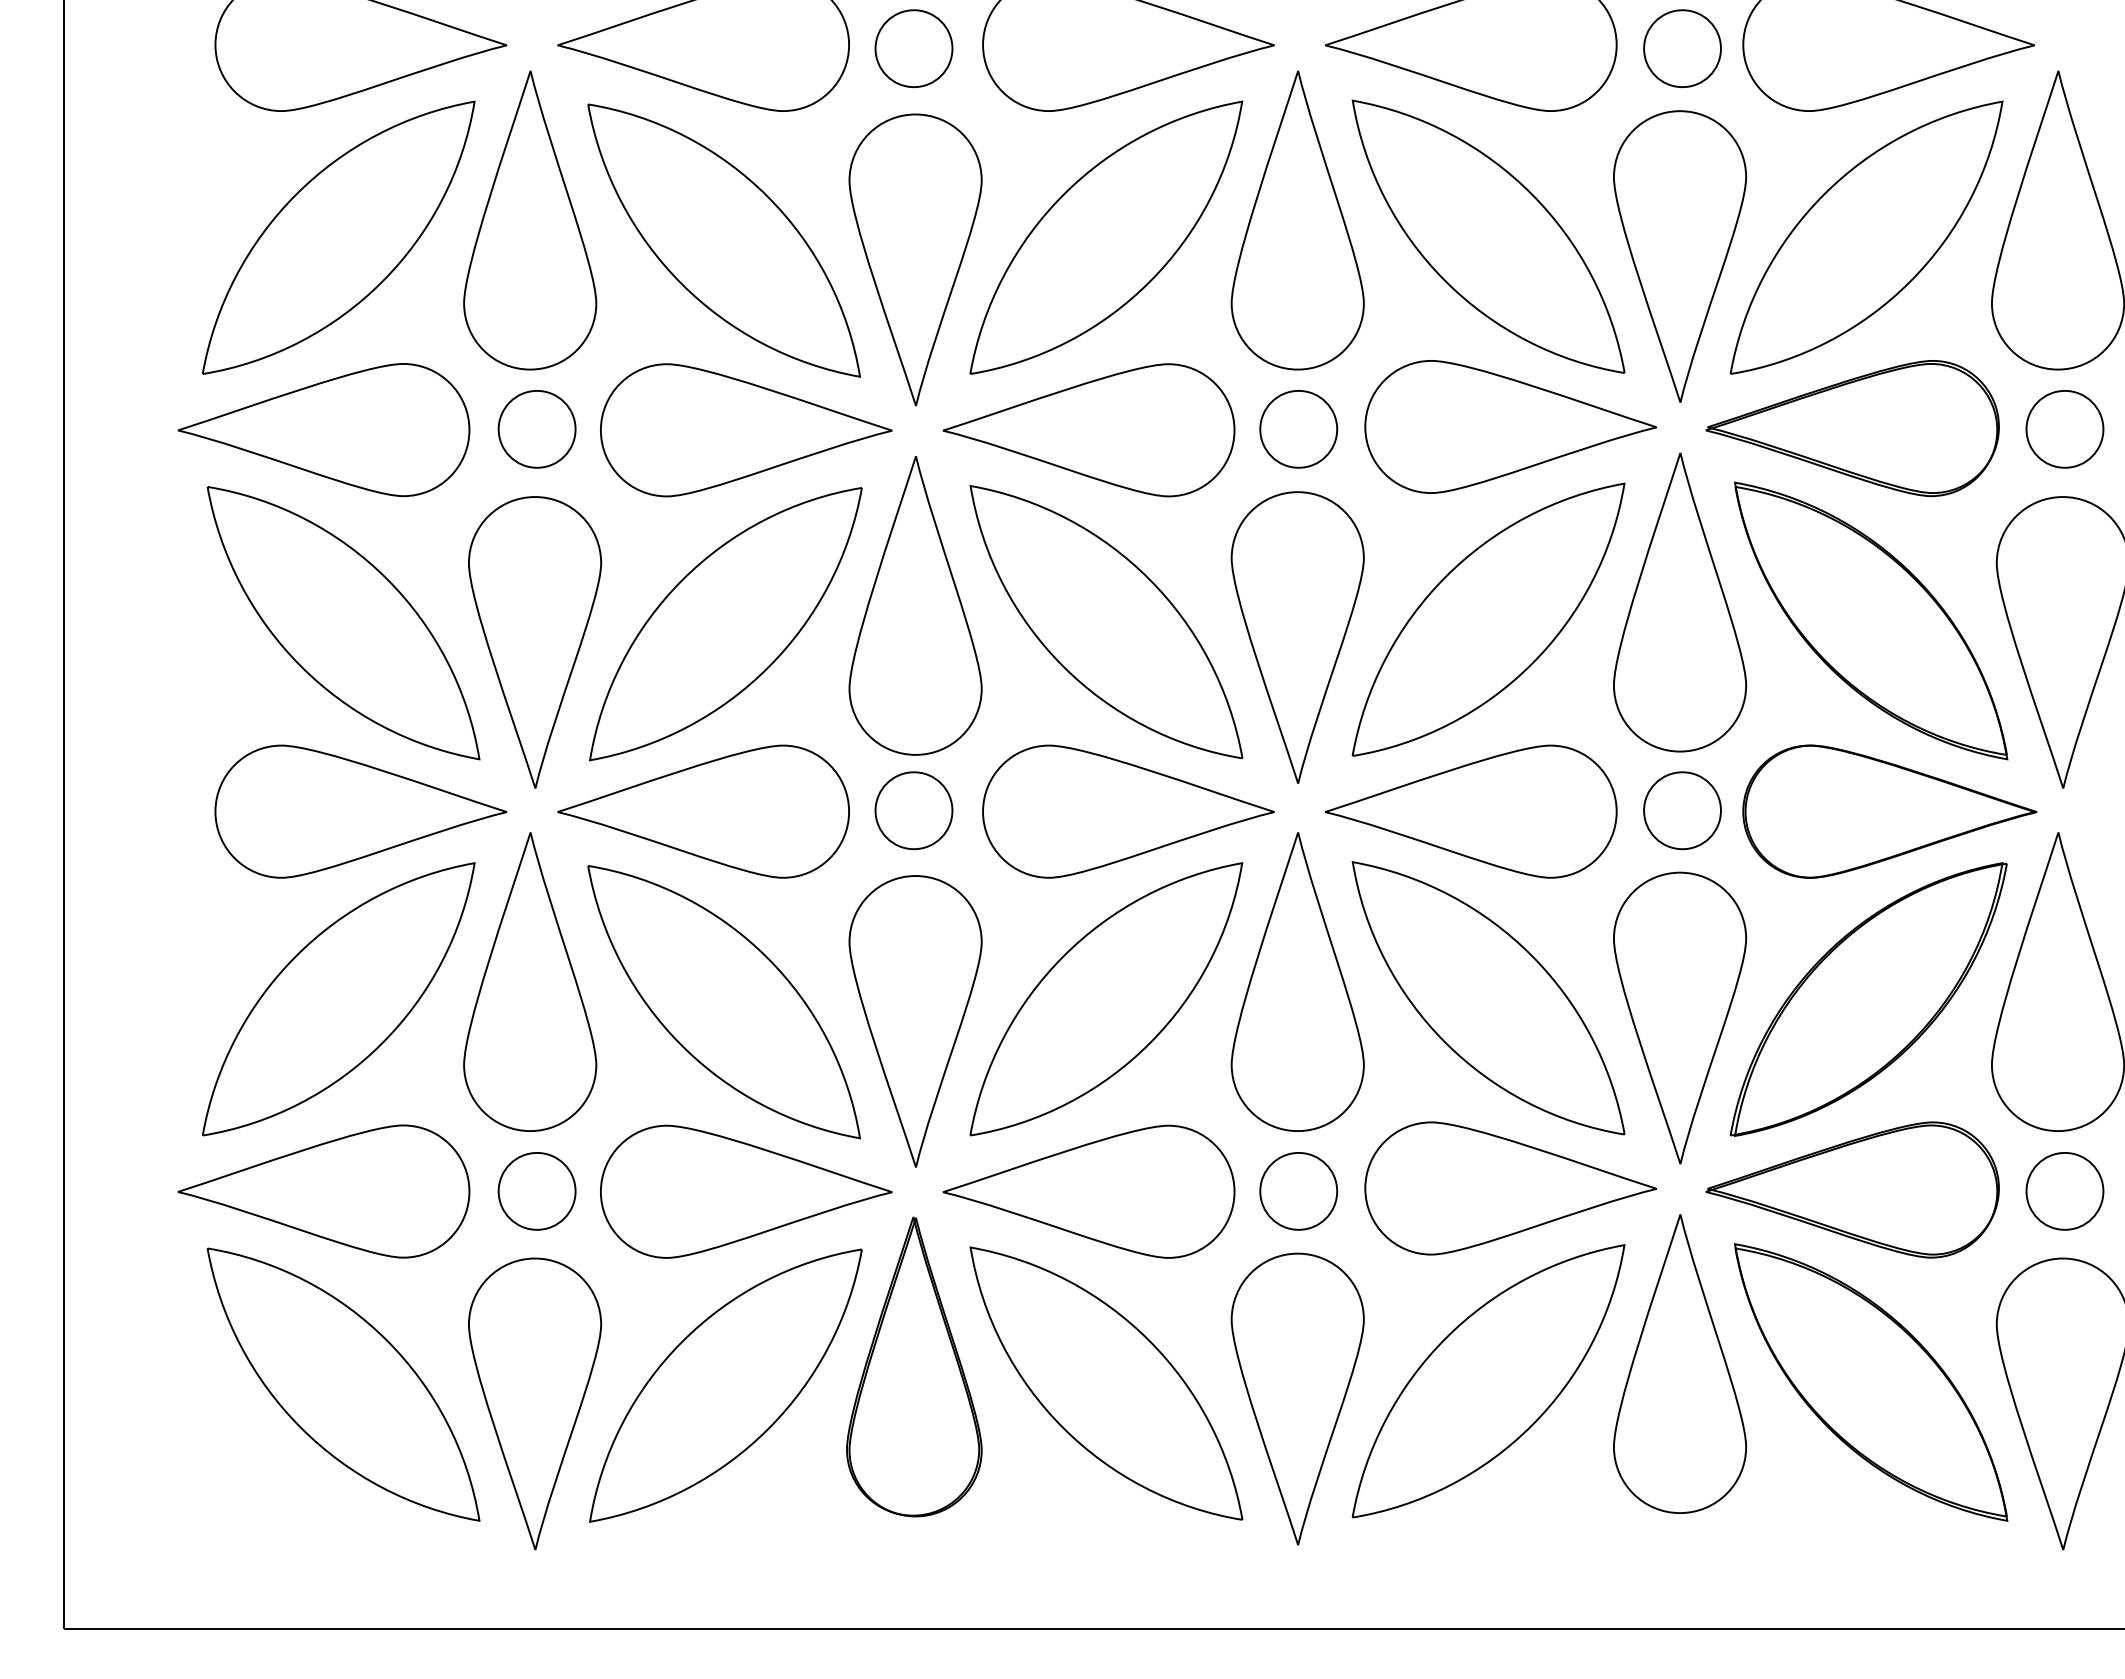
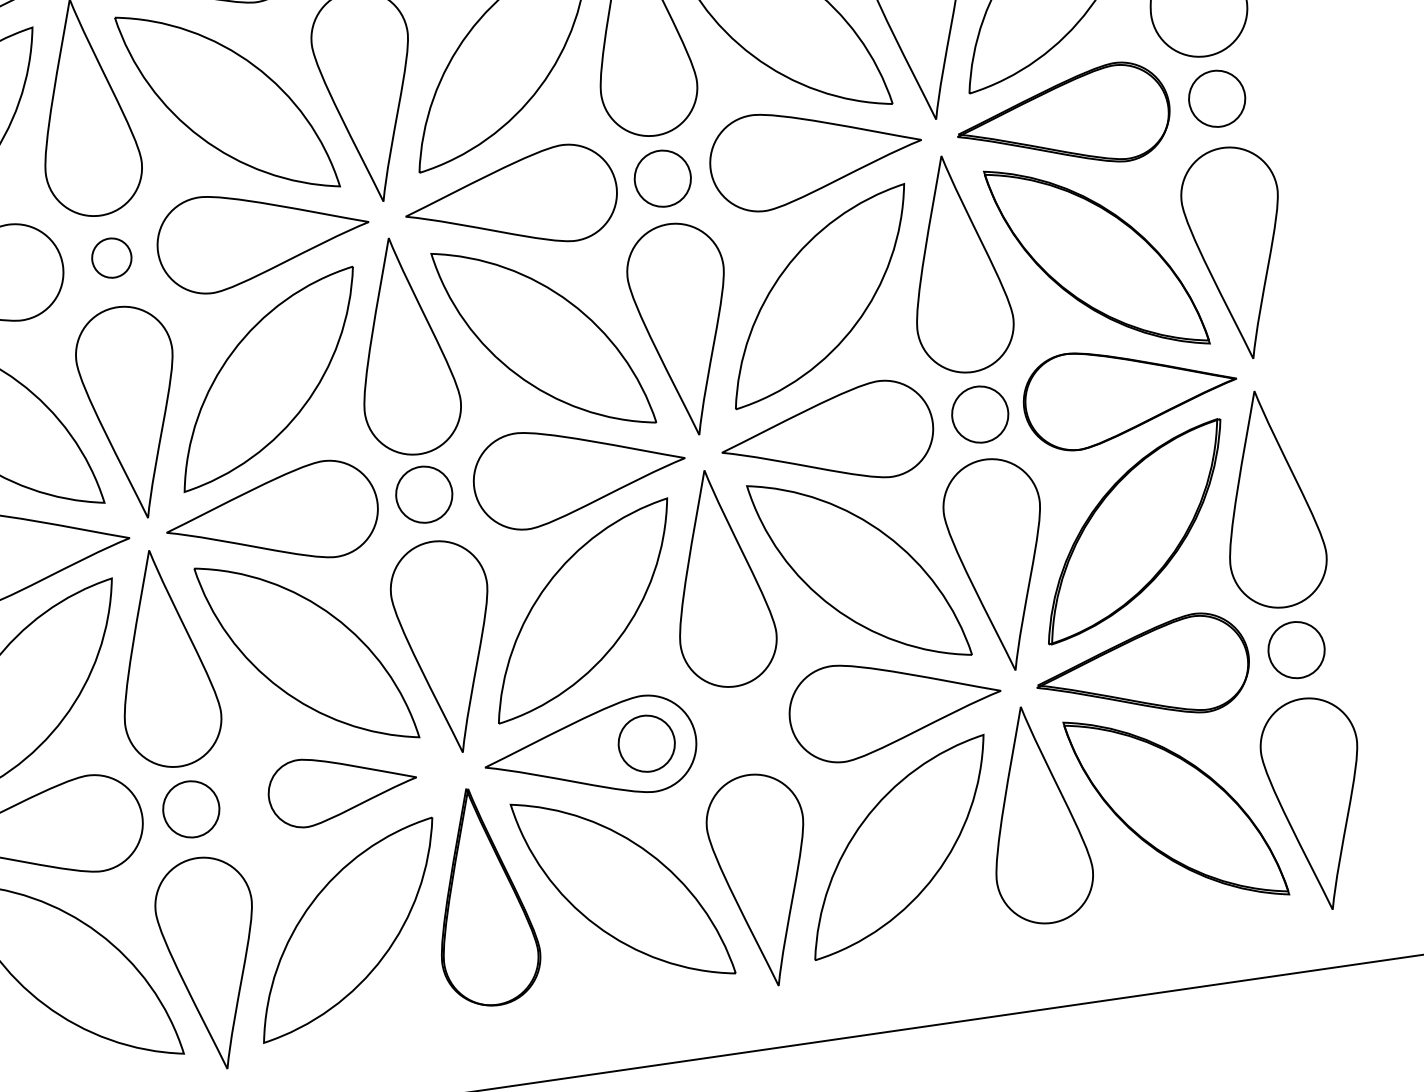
part: (536, 429) -> (111, 258), size x0.7
part: (746, 1191) -> (342, 787), size x0.7
part: (1298, 1191) -> (646, 743), moved

